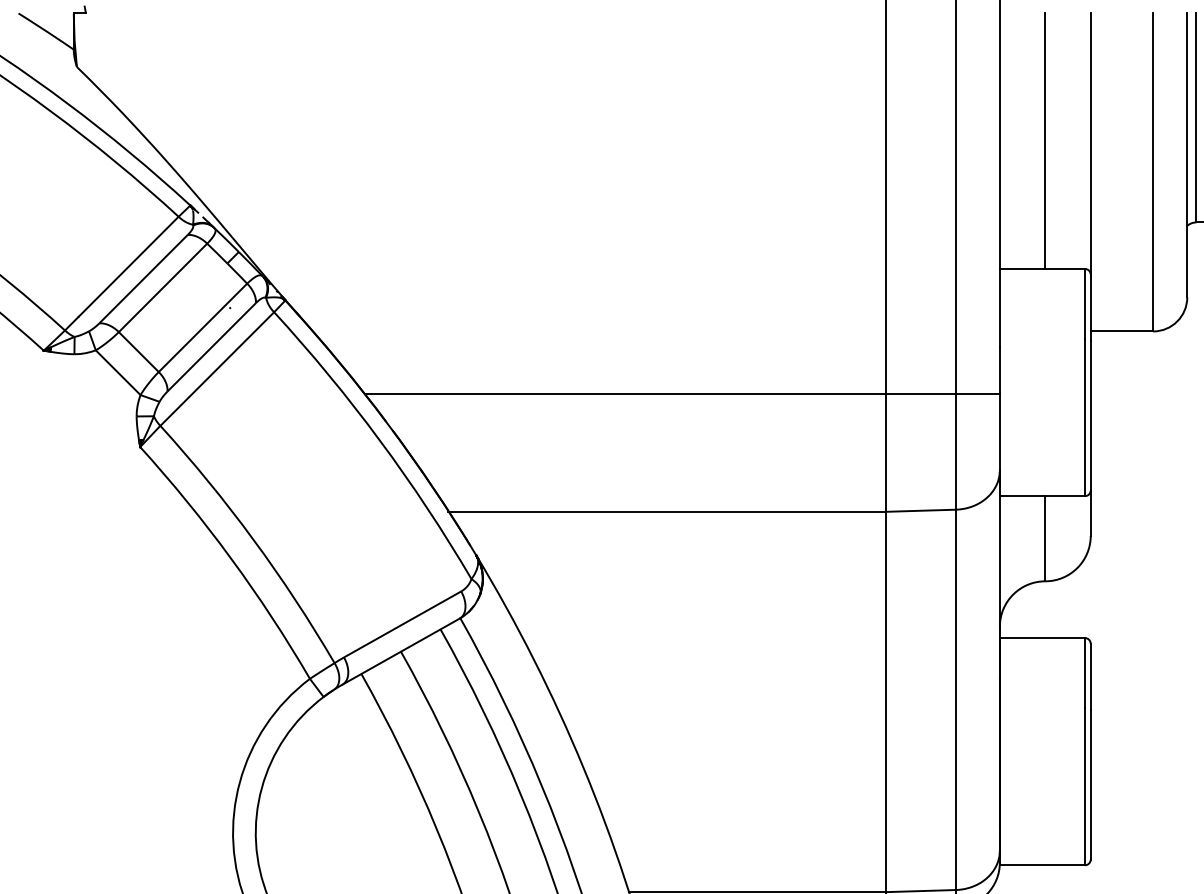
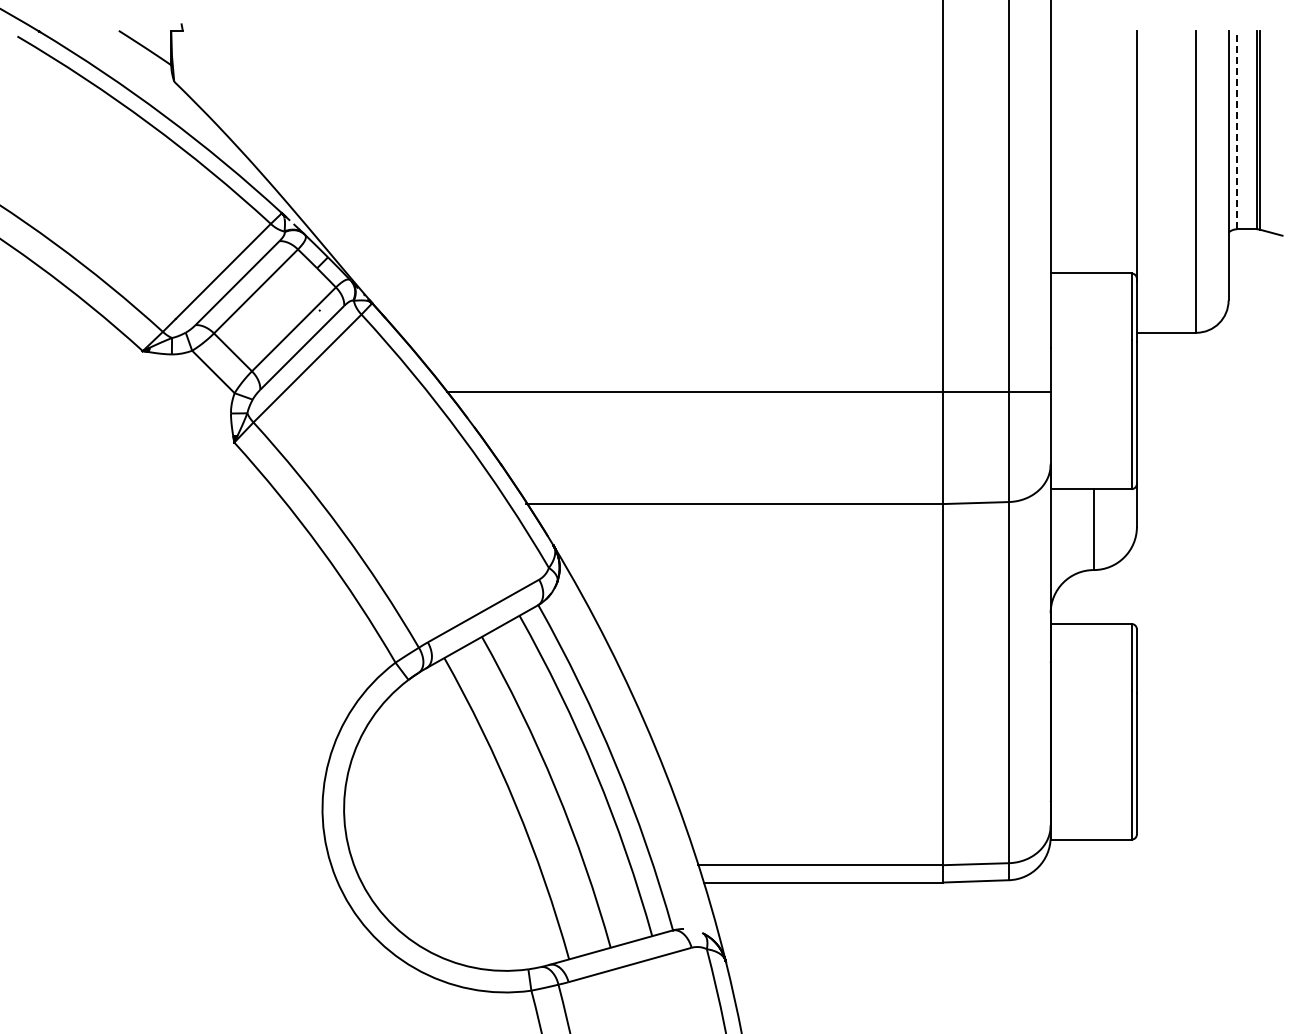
line: (1196, 117) -> (1237, 129), solid -> dashed
line: (1044, 140) -> (1093, 151), removed

